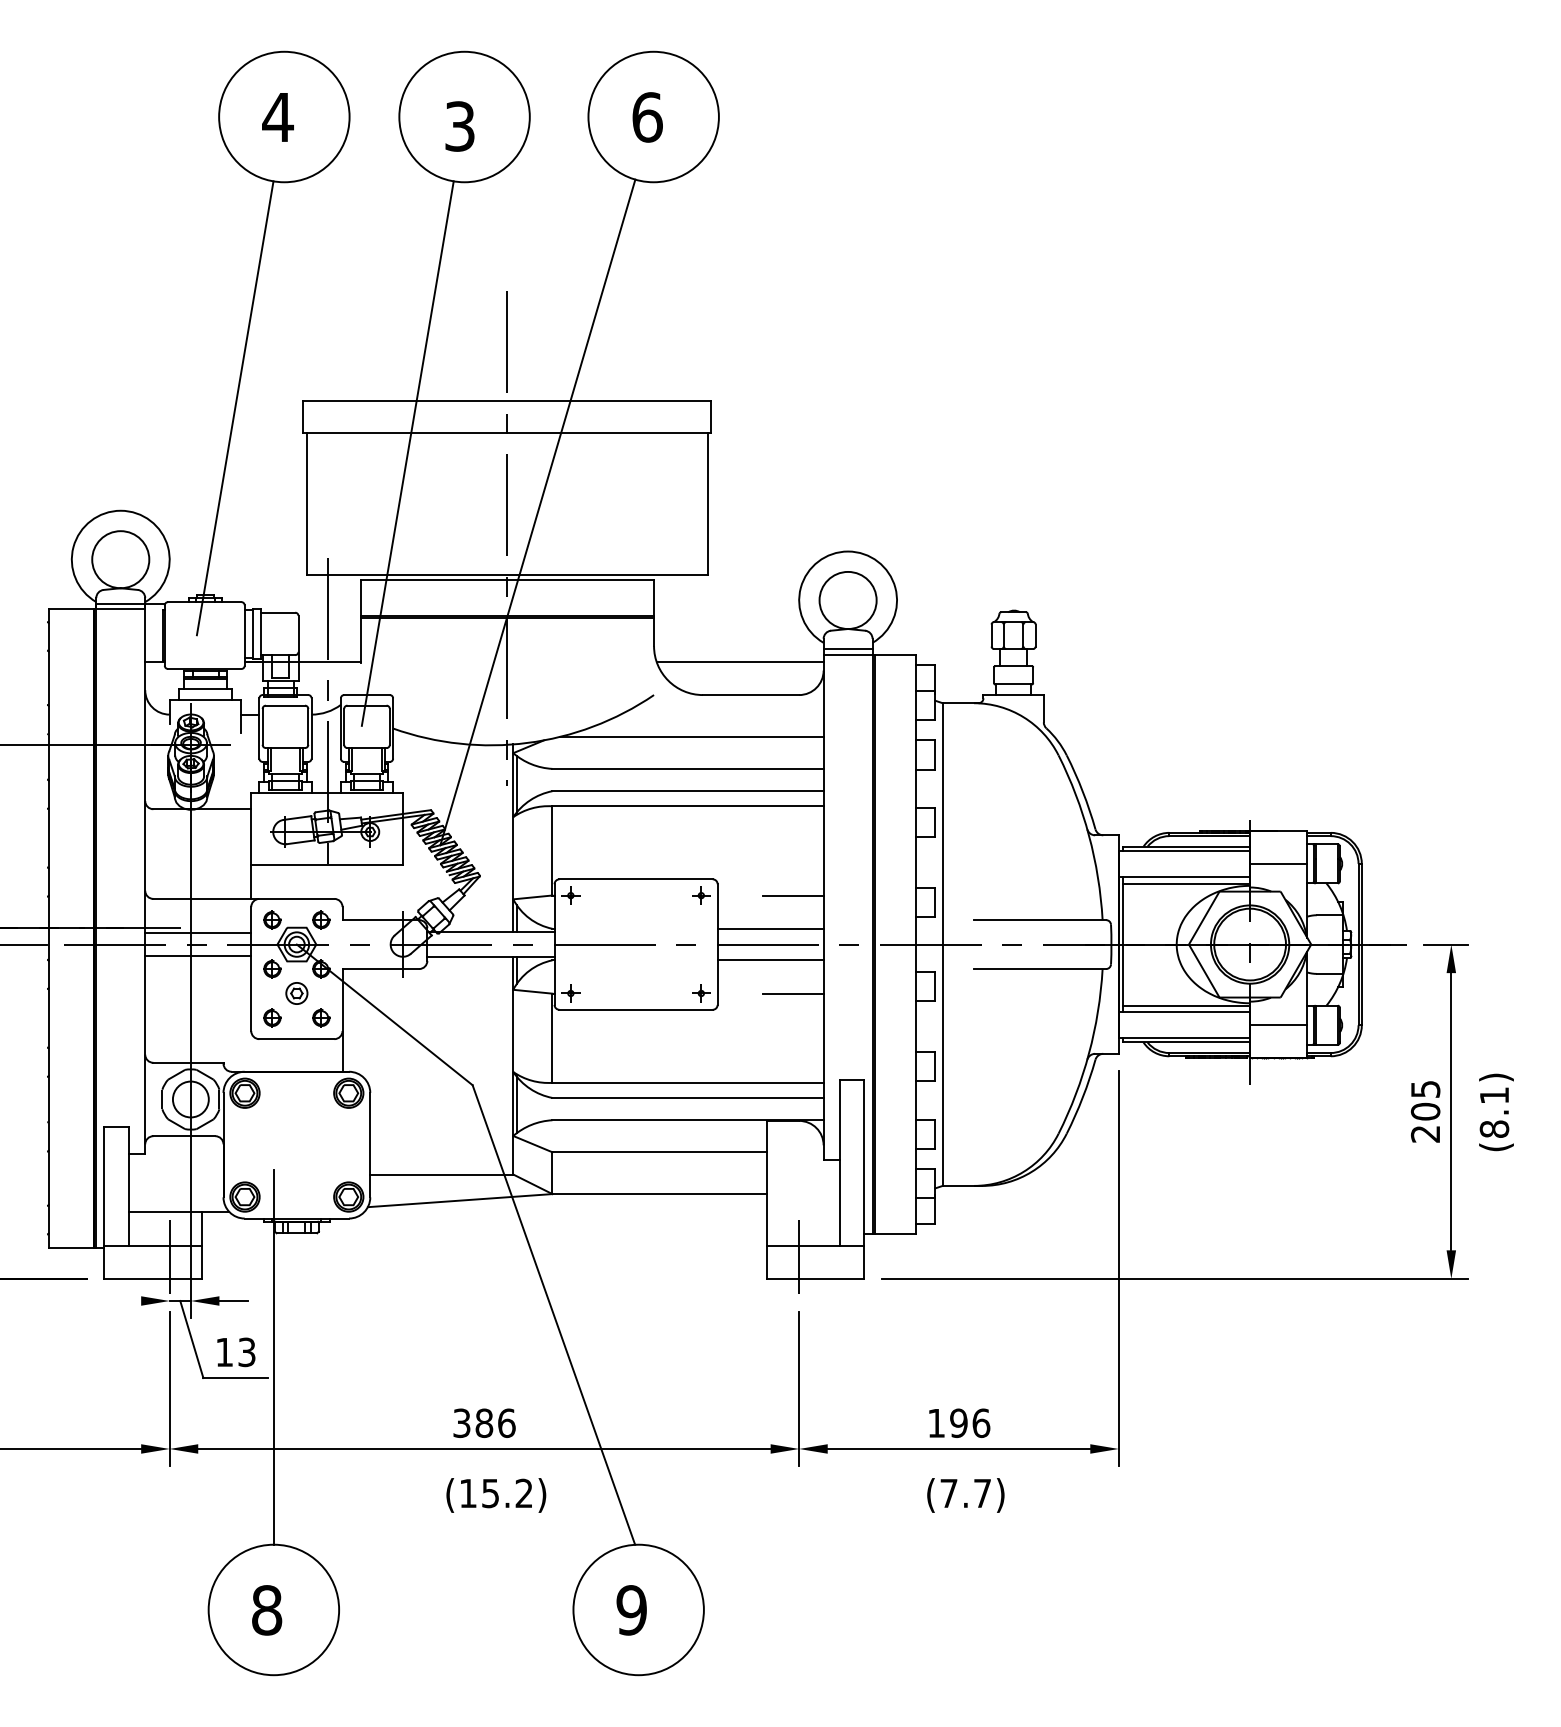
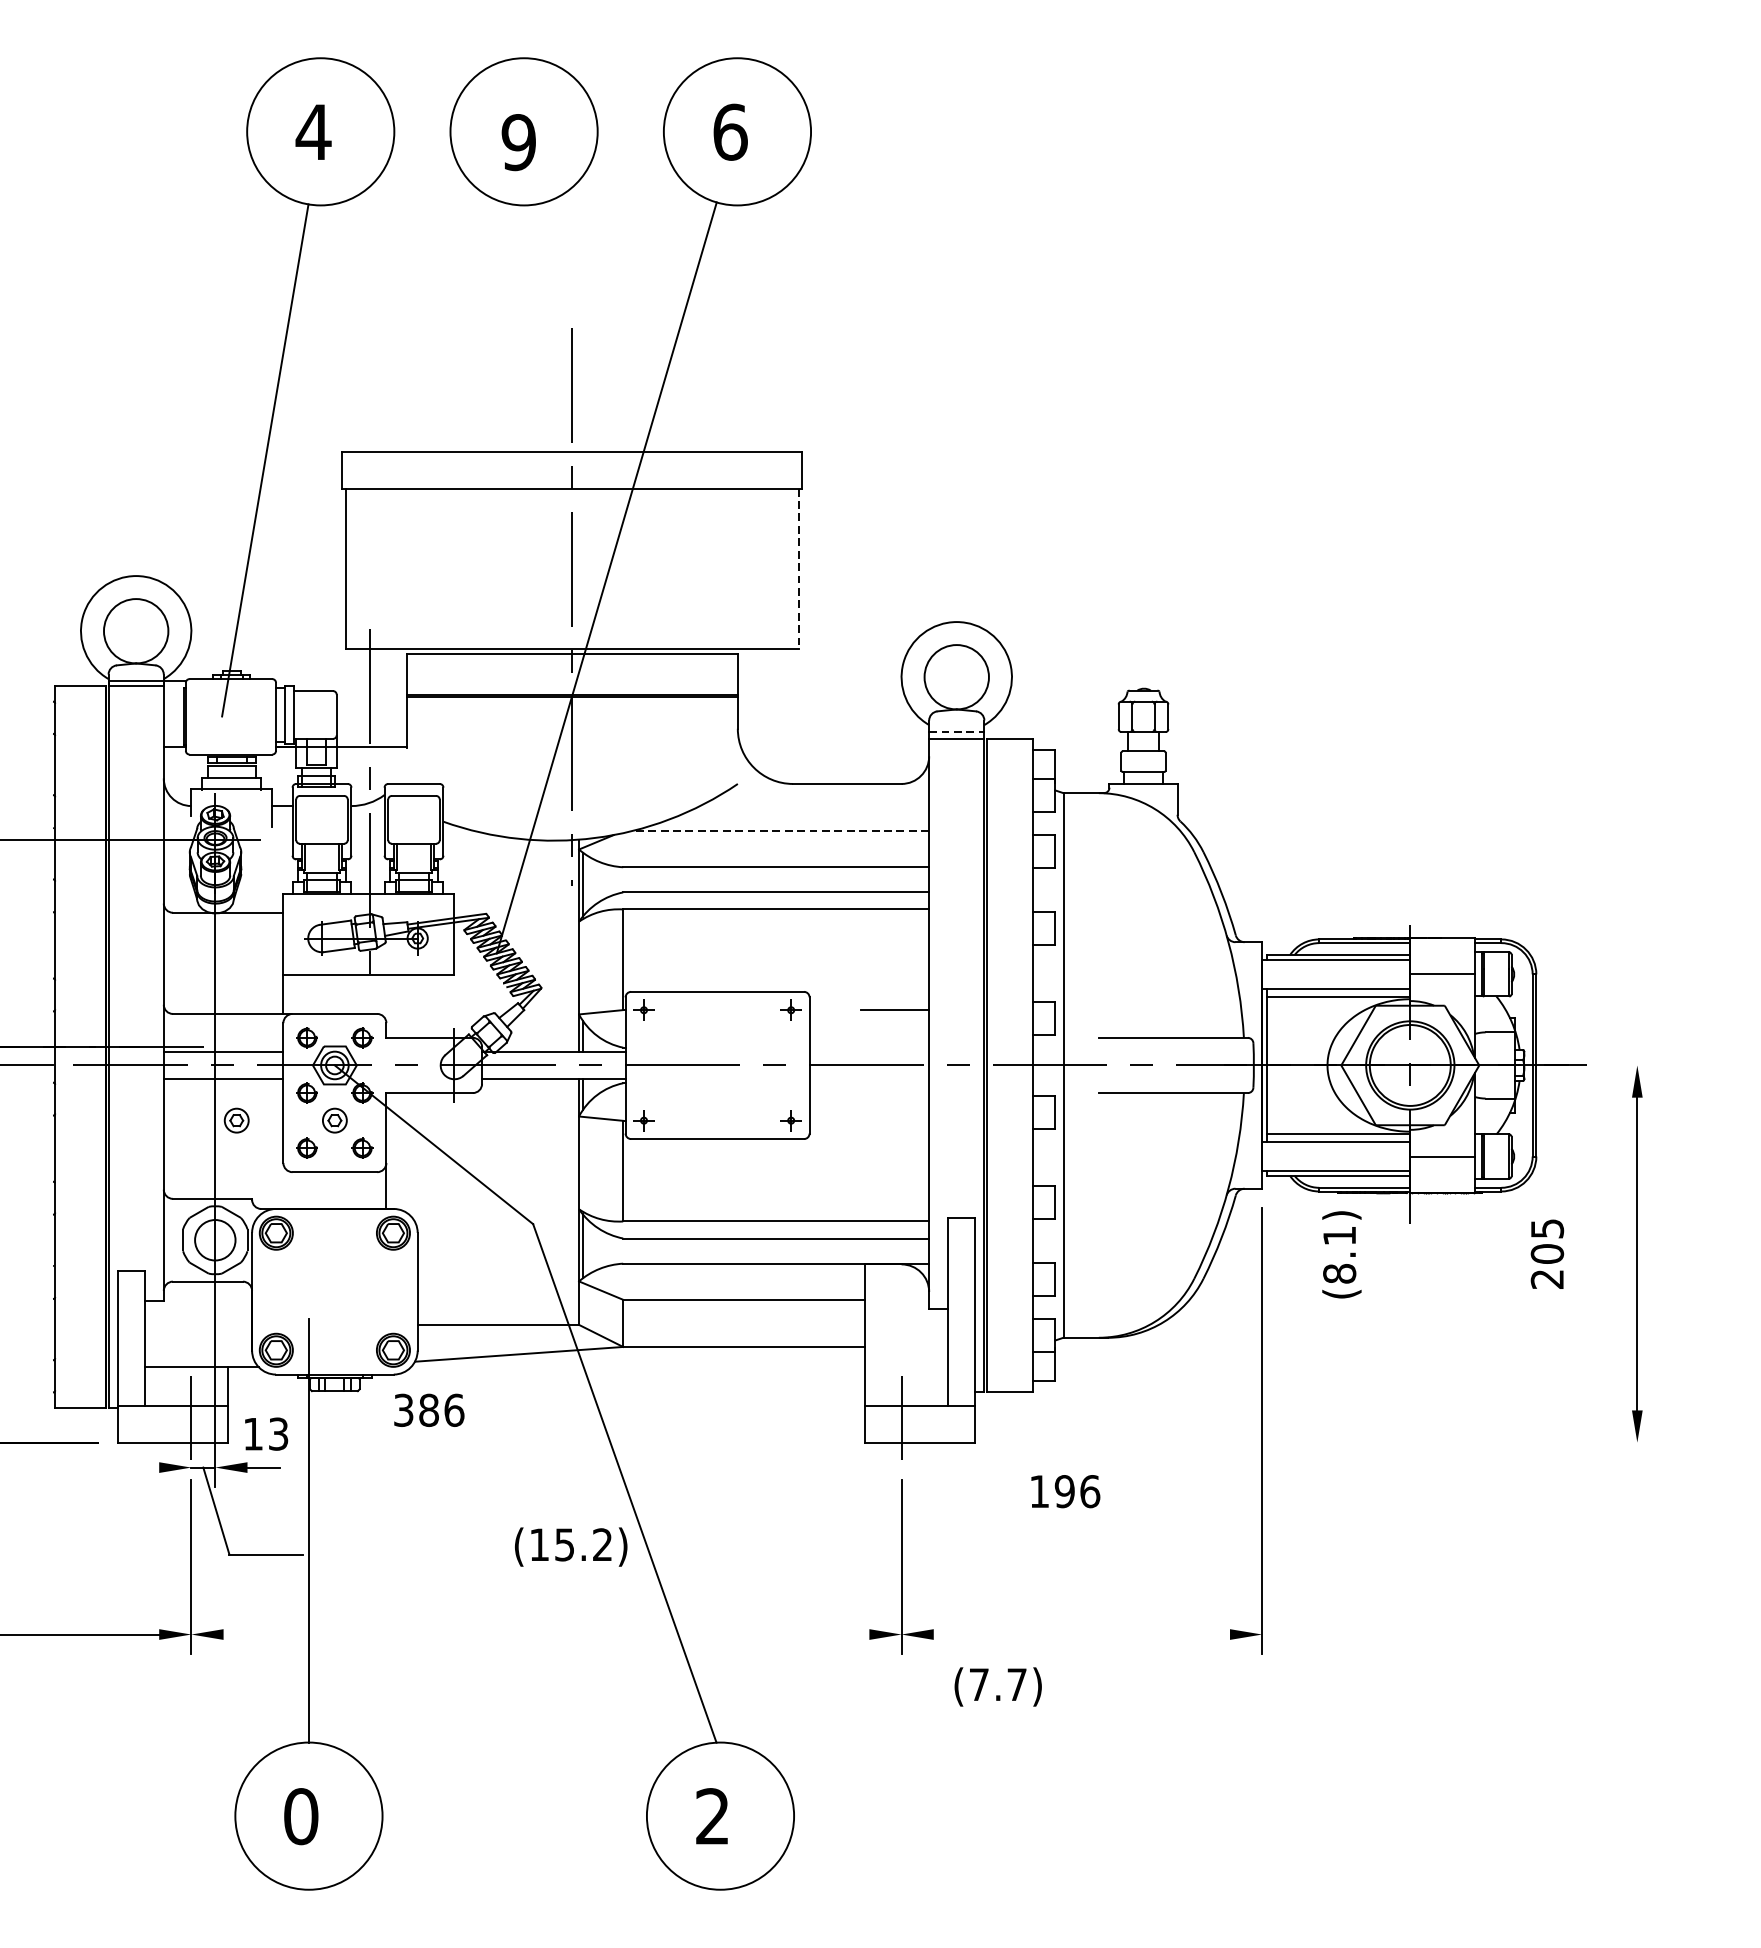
text: (459, 126) -> (518, 142), 3 -> 9
line: (407, 453) -> (459, 511), removed
line: (707, 504) -> (798, 568), solid -> dashed
line: (848, 649) -> (957, 732), solid -> dashed
line: (739, 662) -> (834, 747), removed
line: (691, 736) -> (780, 830), solid -> dashed
line: (770, 928) -> (869, 1047), removed
line: (1445, 944) -> (1630, 1065), removed
line: (770, 960) -> (869, 1083), removed
part: (209, 993) -> (236, 1120), added
line: (793, 993) -> (895, 1120), removed
text: (1425, 1111) -> (1547, 1253), moved
text: (1496, 1112) -> (1341, 1254), moved
line: (1174, 1278) -> (1325, 1442), removed
text: (236, 1352) -> (266, 1434), moved
text: (484, 1422) -> (429, 1409), moved
text: (959, 1422) -> (1065, 1490), moved
line: (484, 1448) -> (546, 1633), removed
line: (958, 1448) -> (1081, 1633), removed
text: (496, 1495) -> (571, 1547), moved
text: (965, 1495) -> (997, 1687), moved
text: (267, 1610) -> (301, 1816), 8 -> 0
text: (631, 1610) -> (712, 1816), 9 -> 2

